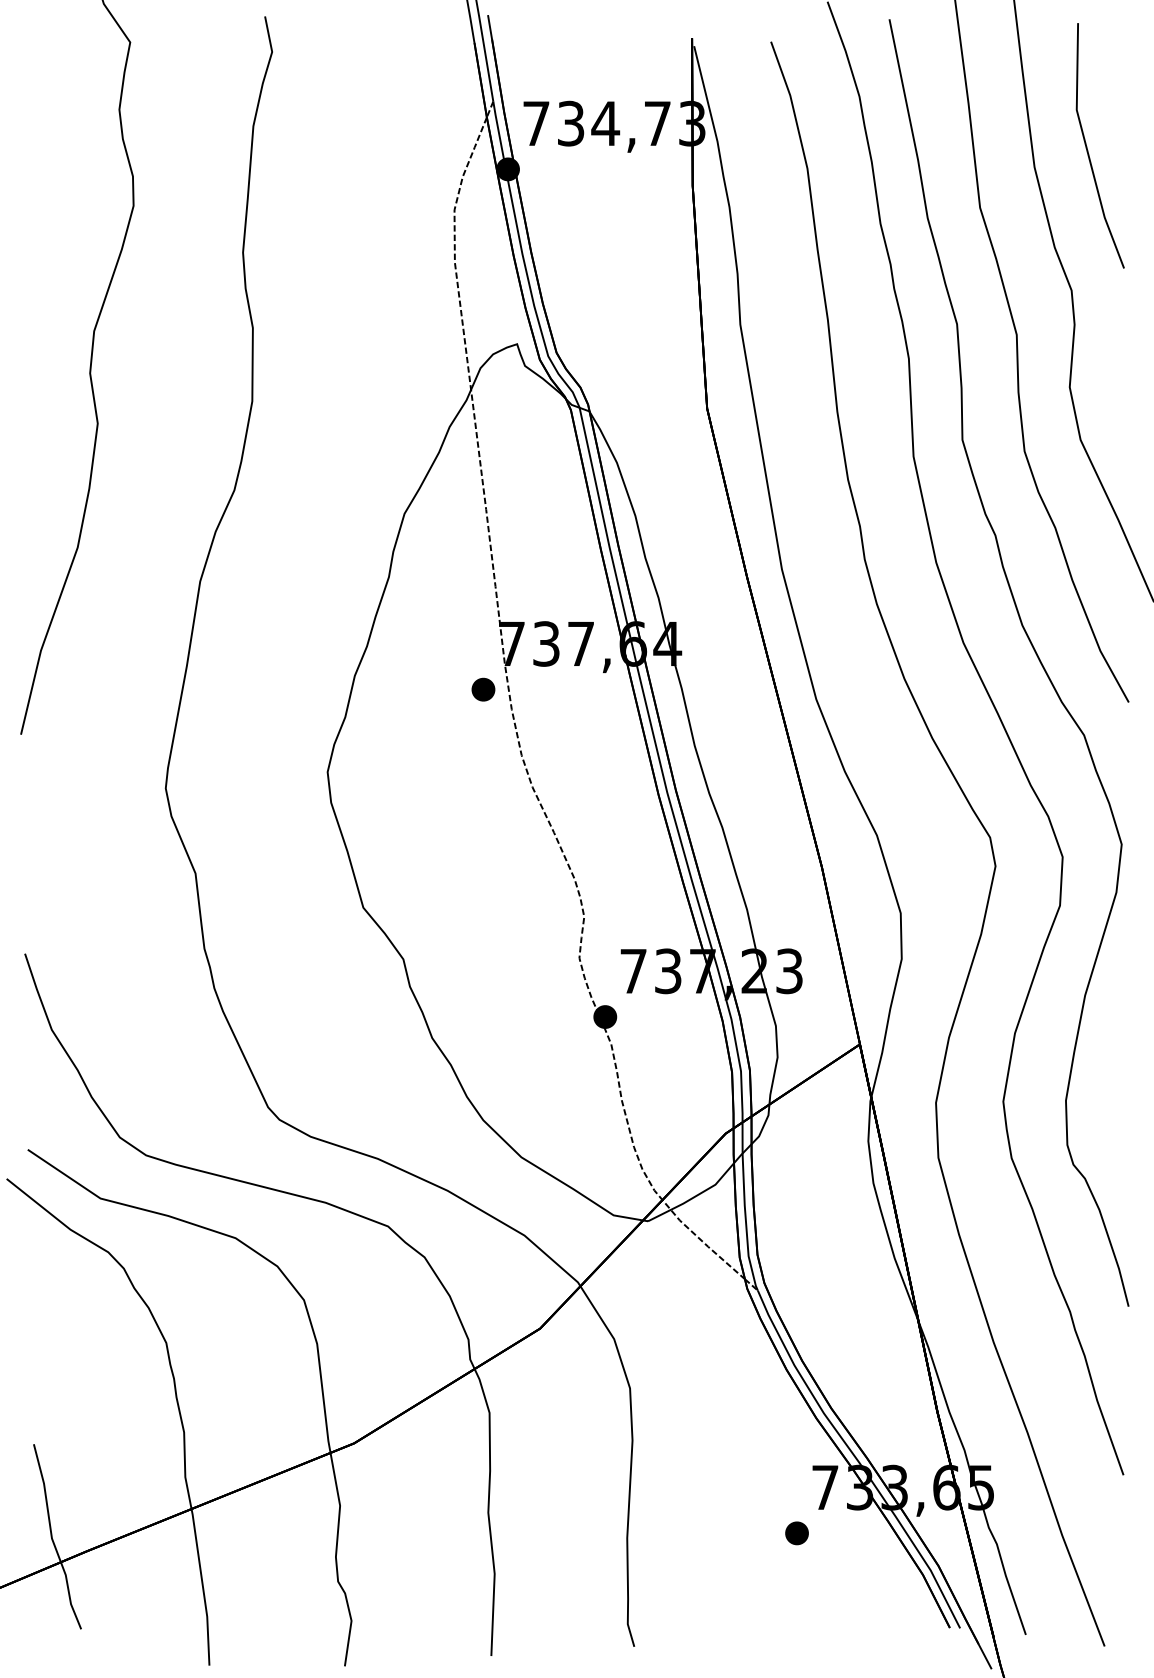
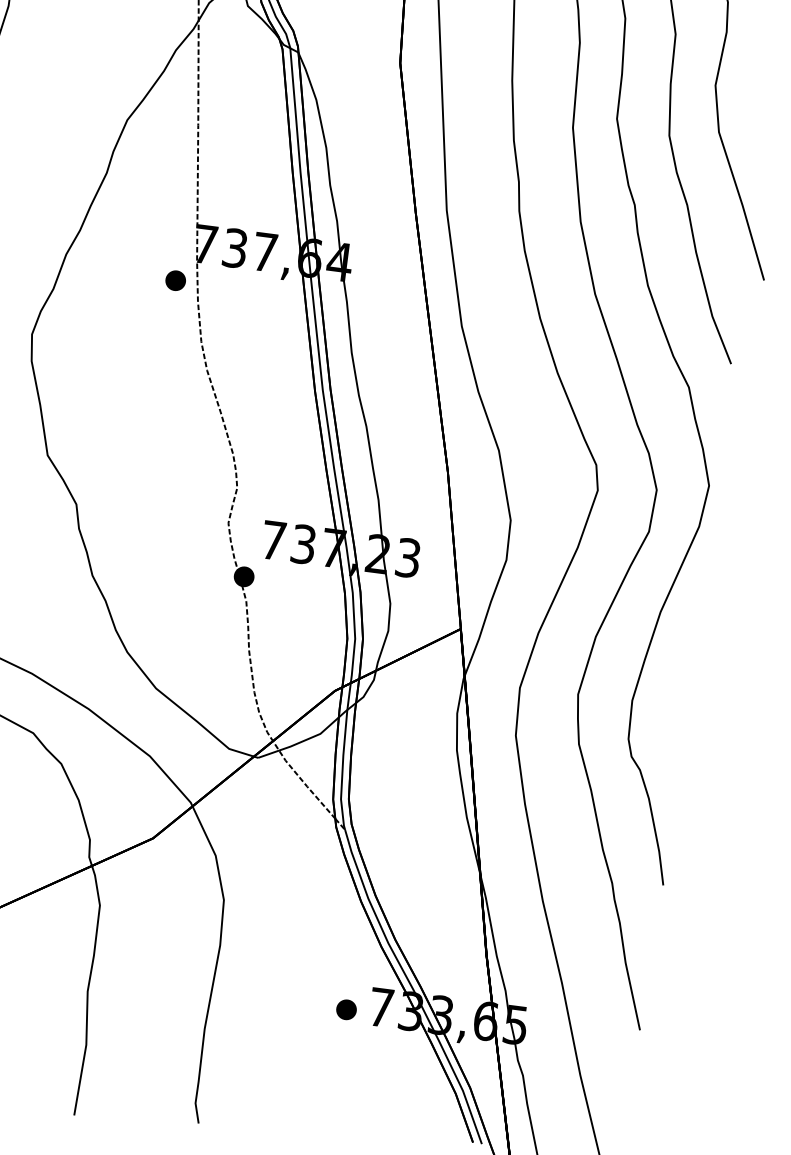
part: (796, 1533) -> (346, 1009), moved

